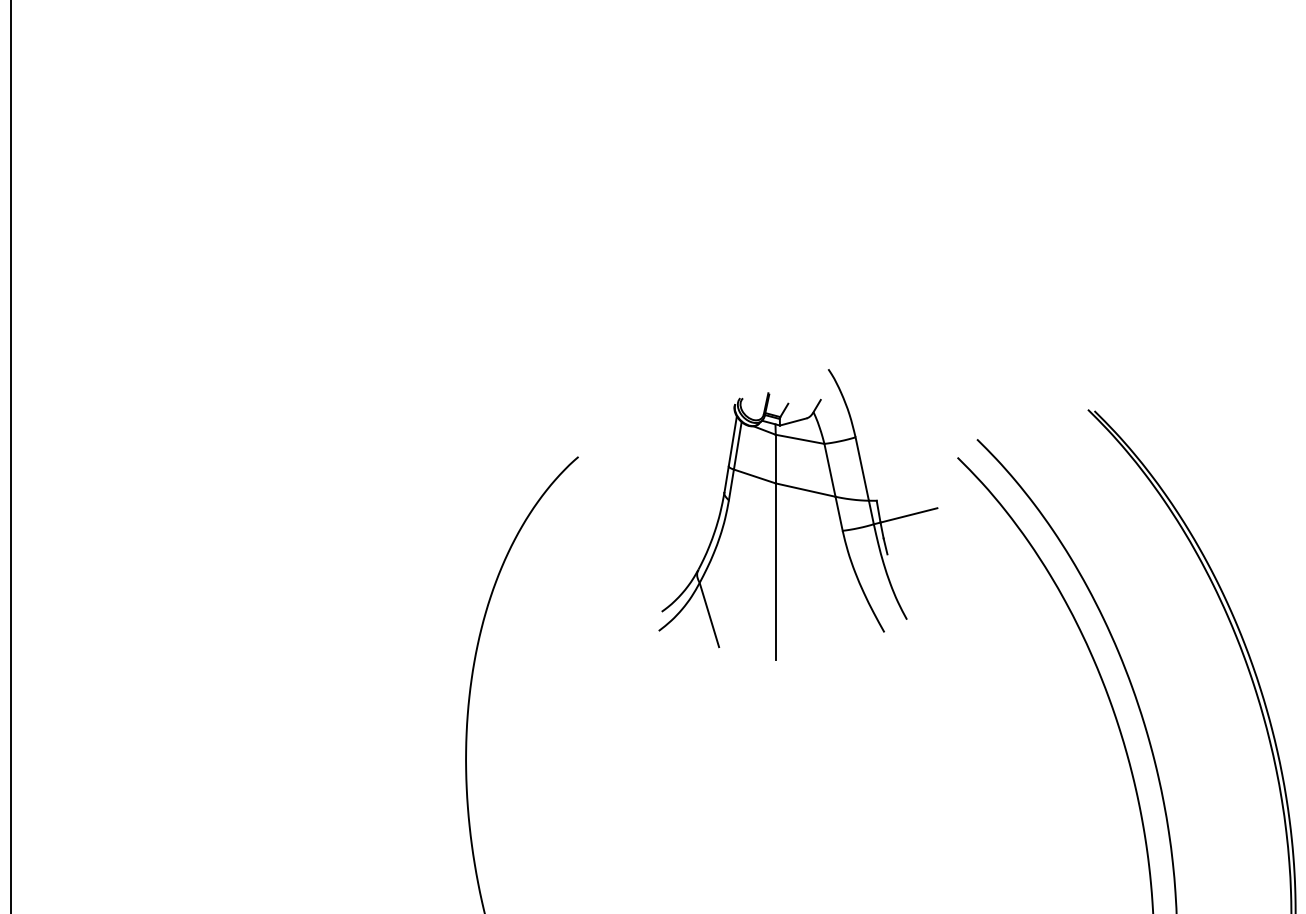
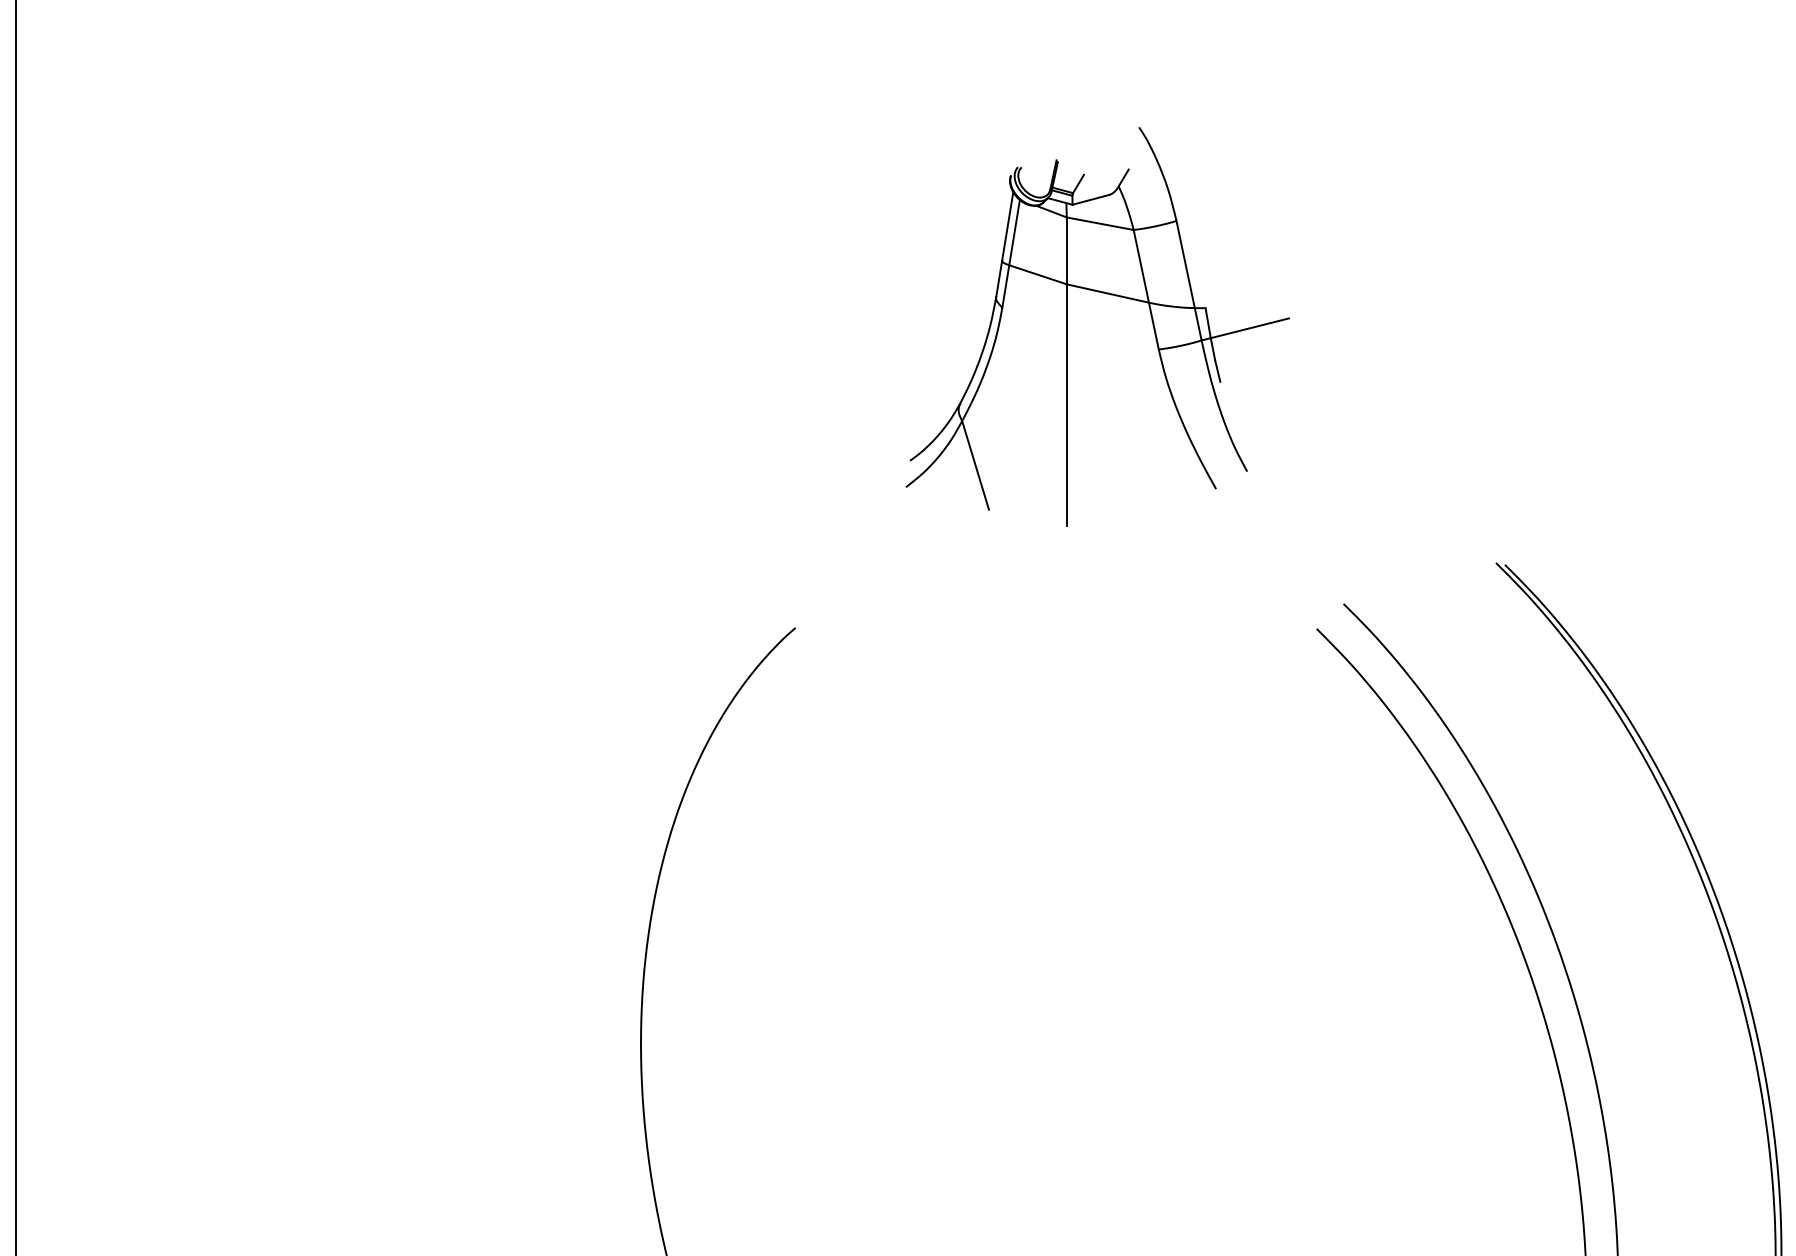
part: (776, 514) -> (1067, 326), moved

